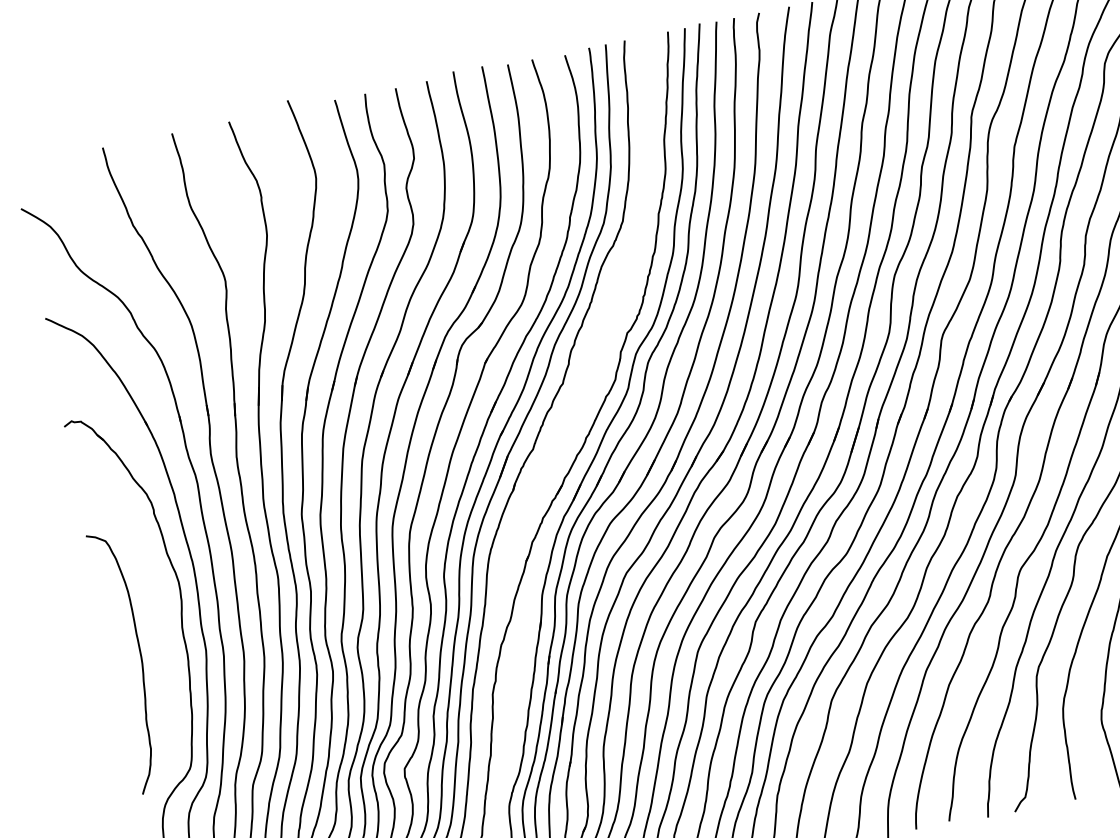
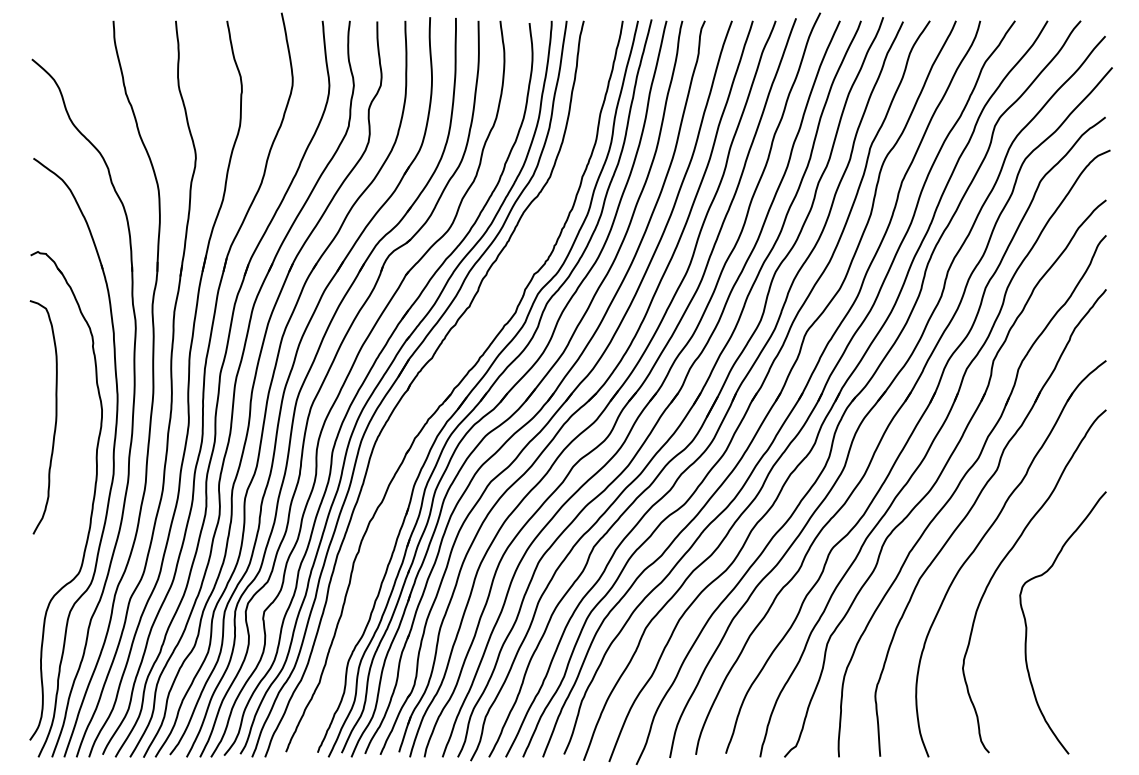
curve: (140, 659) -> (55, 417), moved

